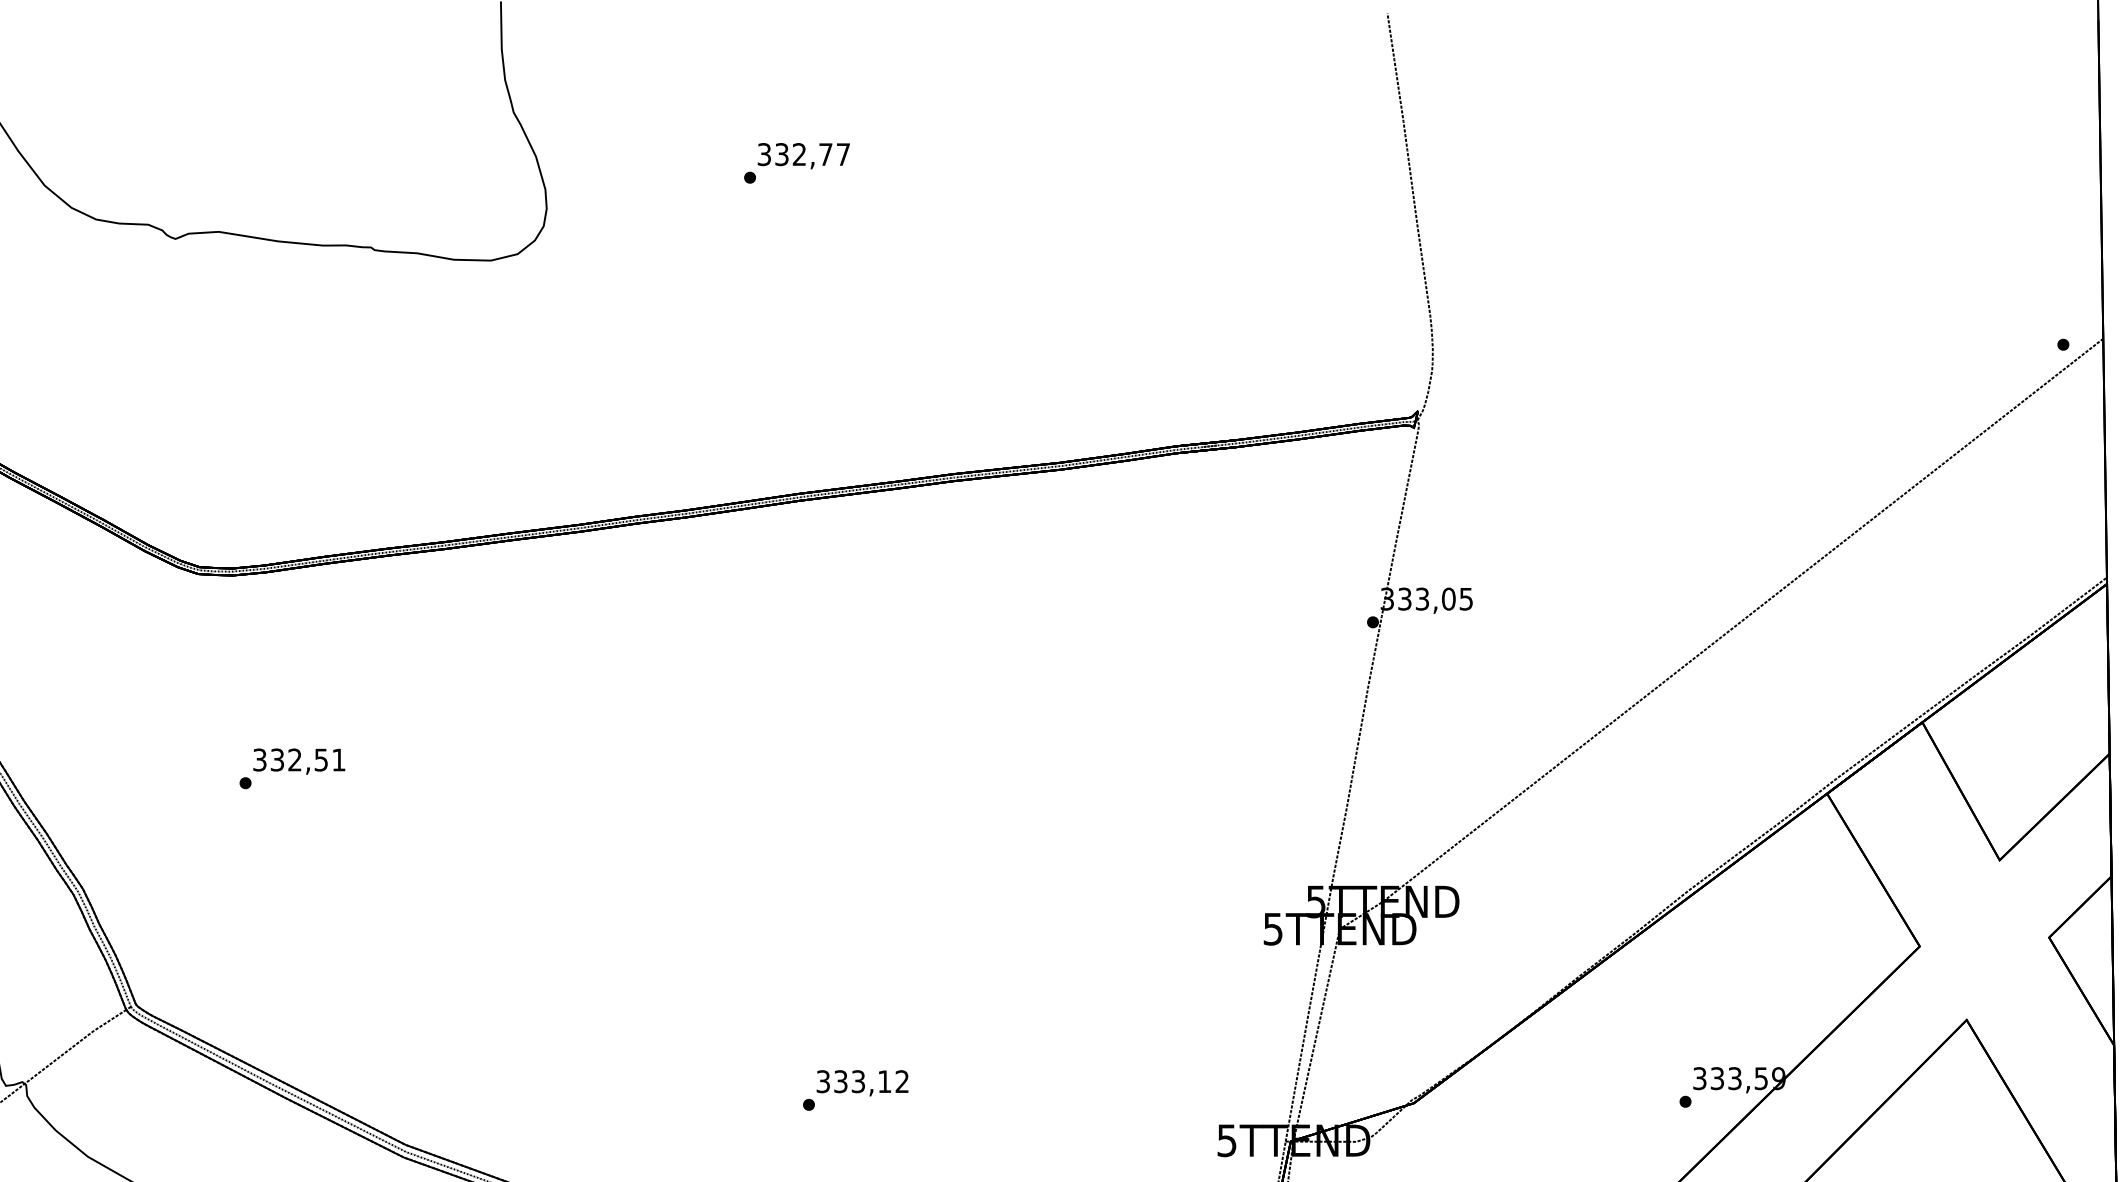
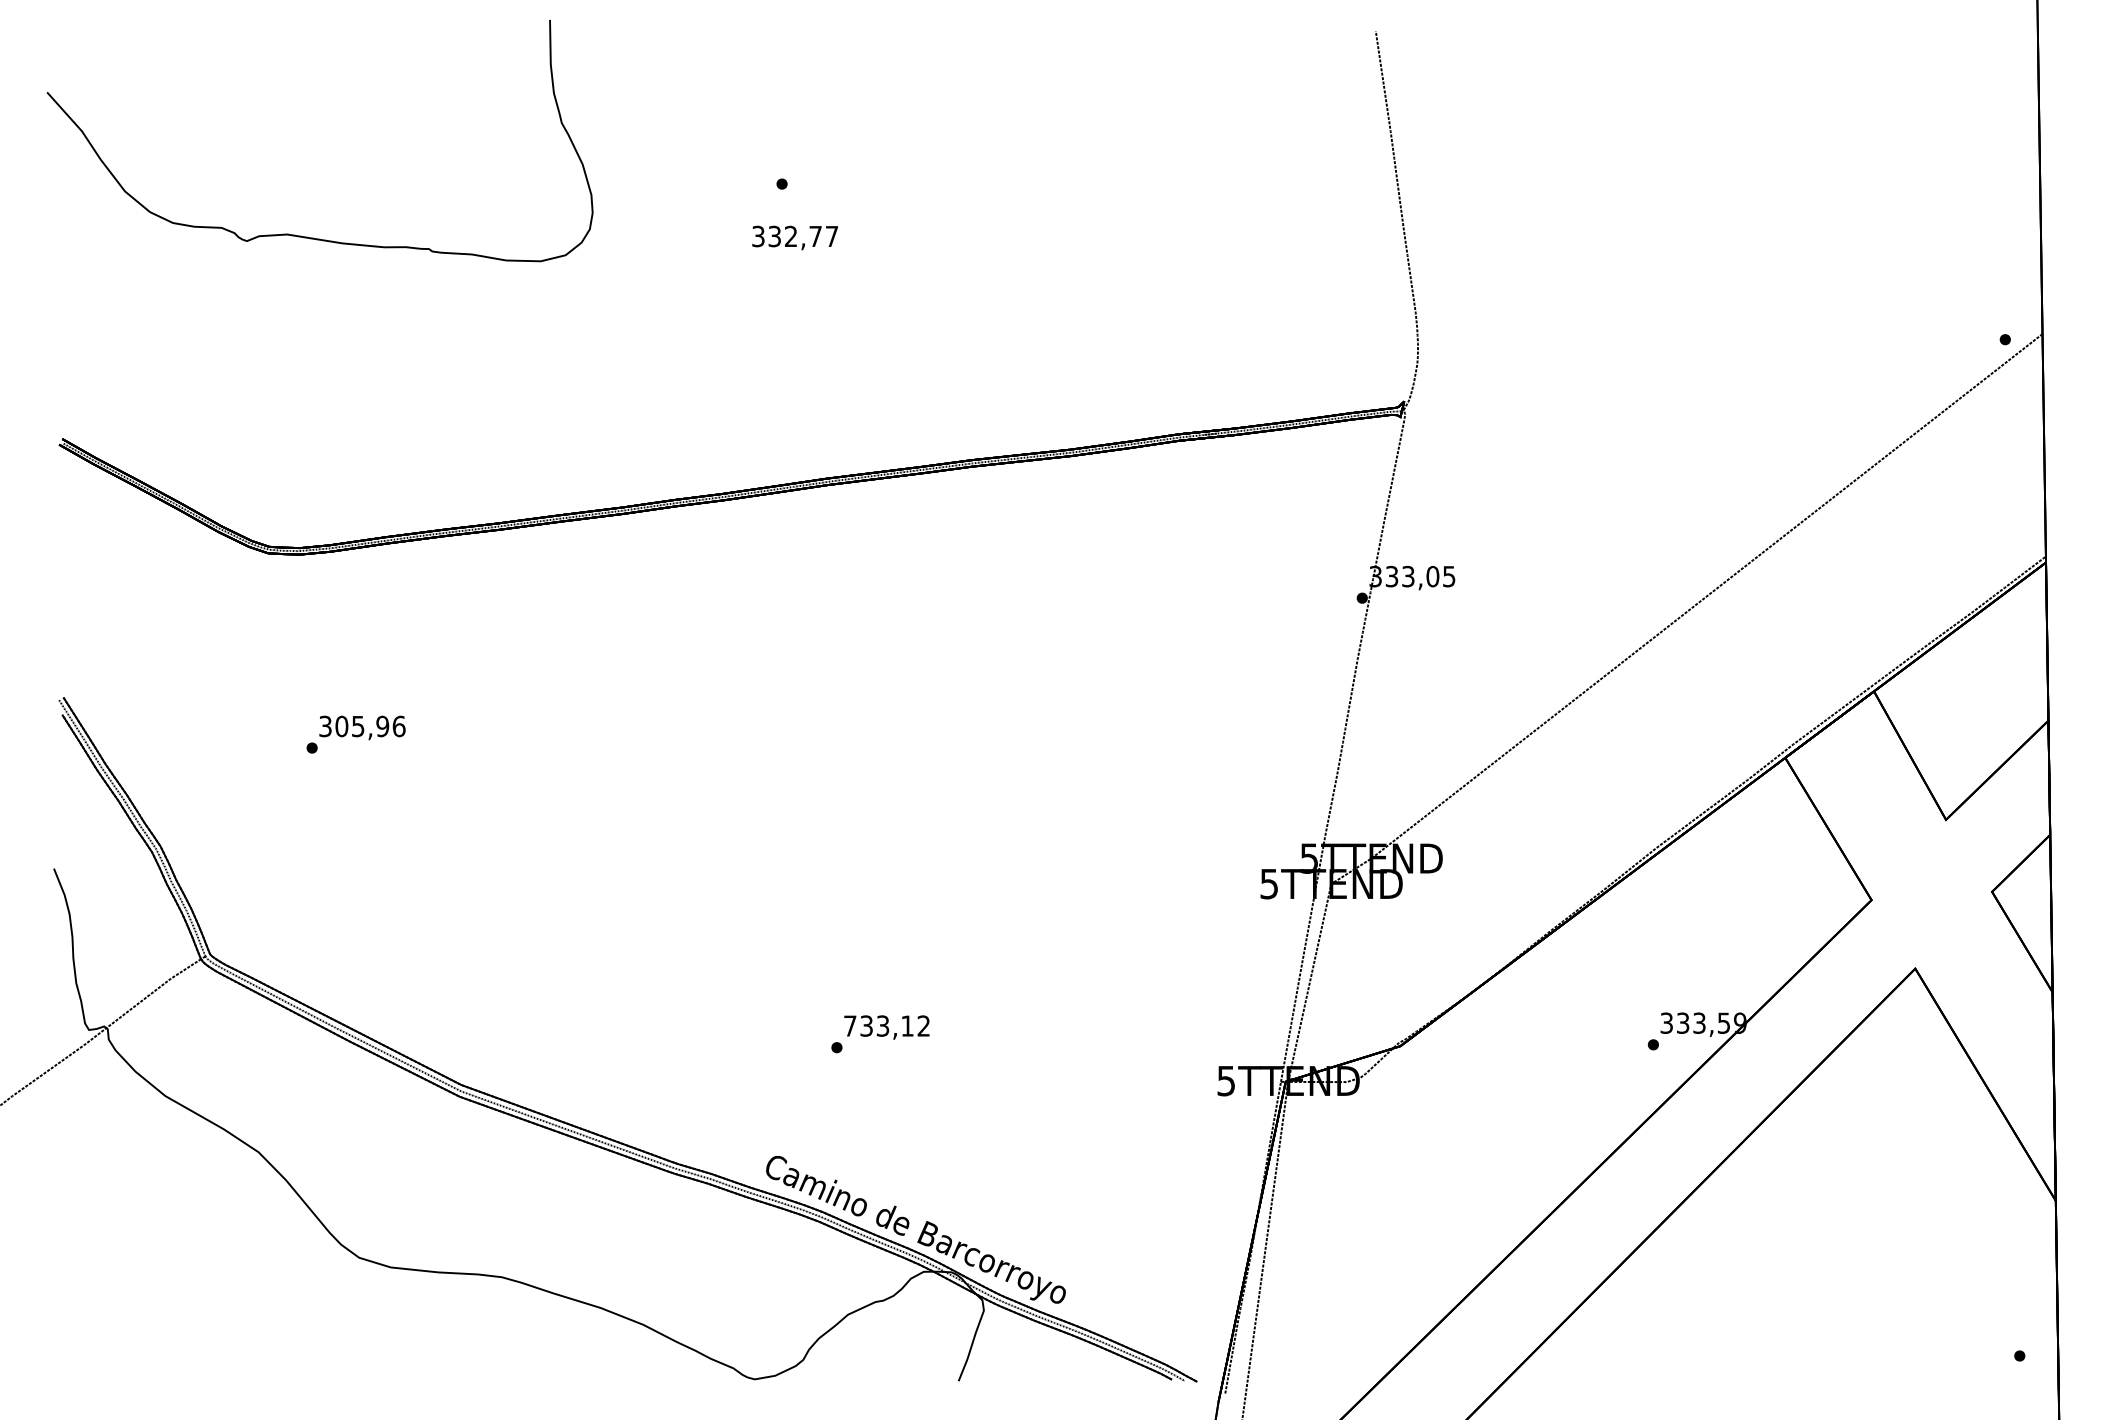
text: (803, 155) -> (794, 237), moved
text: (308, 760) -> (370, 726), 332,51 -> 305,96
text: (823, 1081) -> (850, 1025), 333,12 -> 733,12

